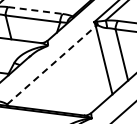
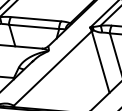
line: (35, 10) -> (36, 19), dashed -> solid
line: (51, 64) -> (52, 67), dashed -> solid

